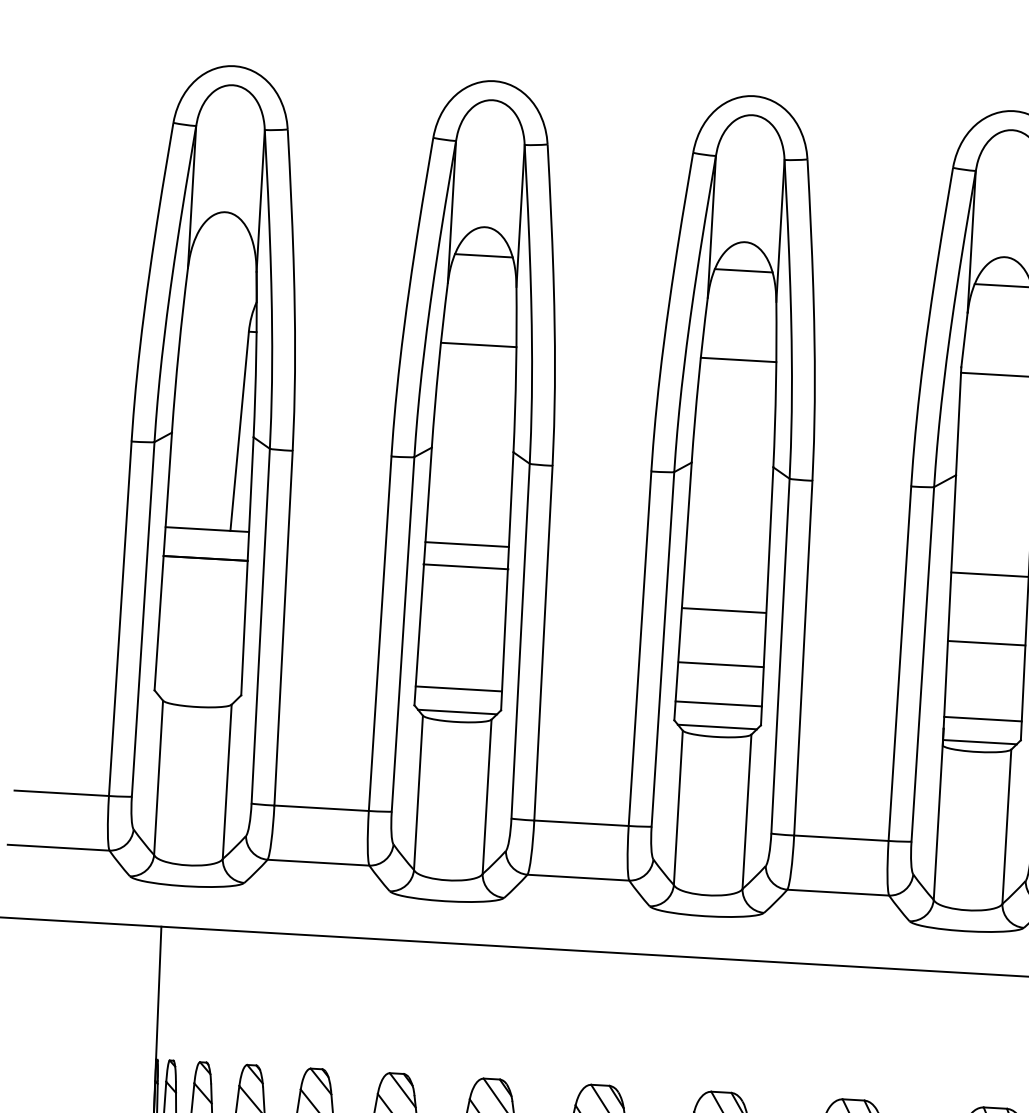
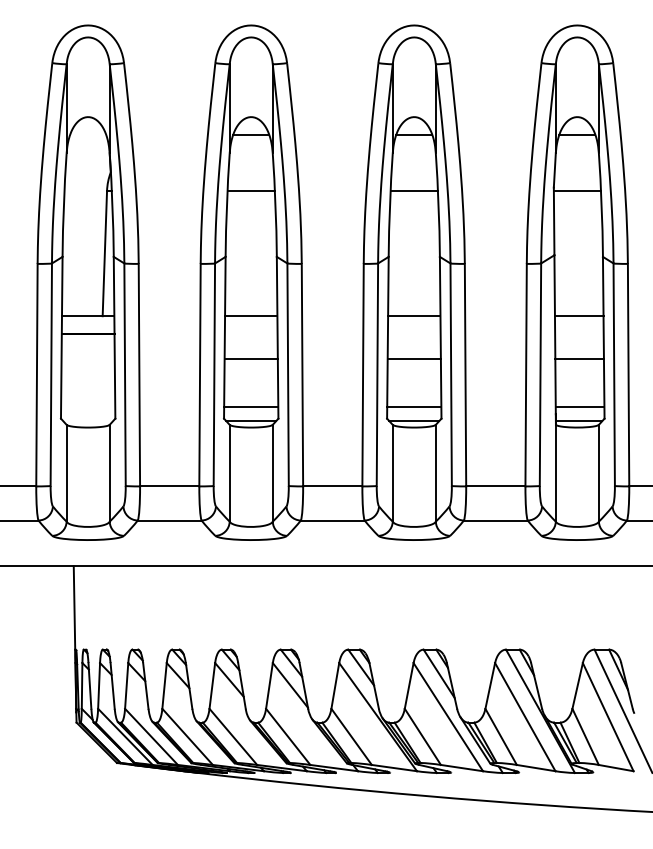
line: (464, 567) -> (250, 359), moved
line: (724, 610) -> (414, 316), moved
line: (719, 665) -> (413, 359), moved

